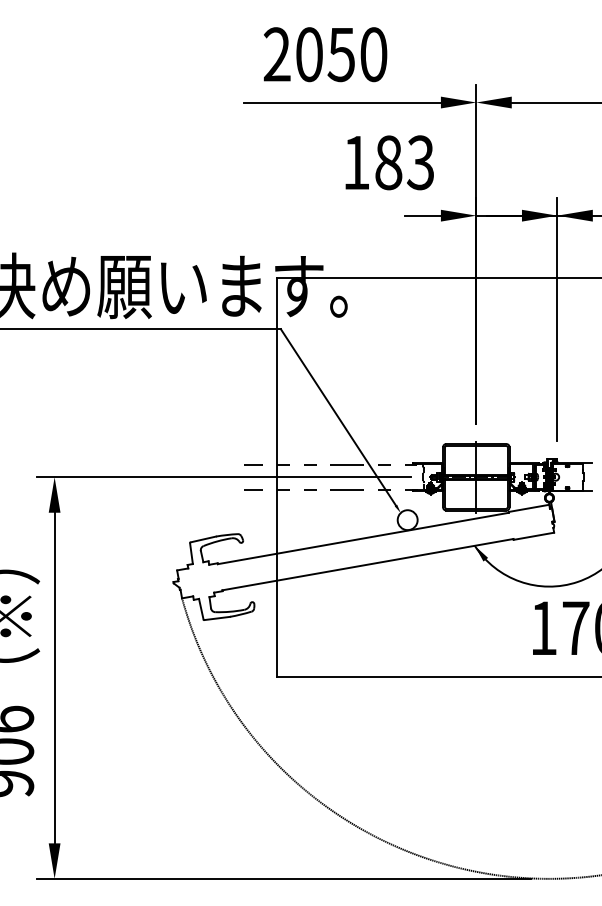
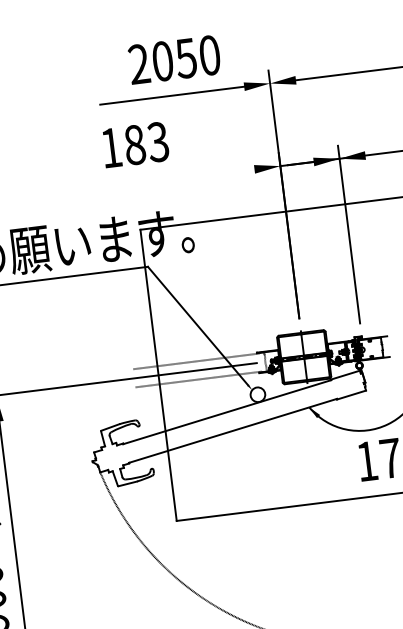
text: (325, 54) -> (174, 59), moved
text: (389, 162) -> (135, 144), moved
line: (422, 215) -> (241, 170), removed

